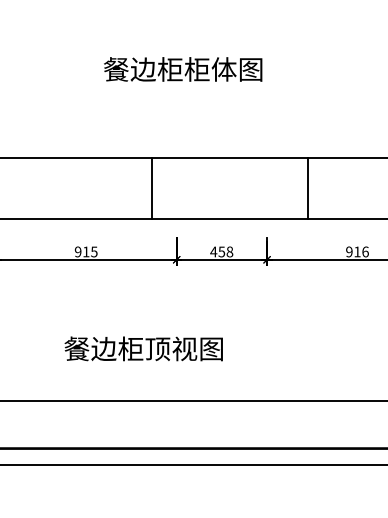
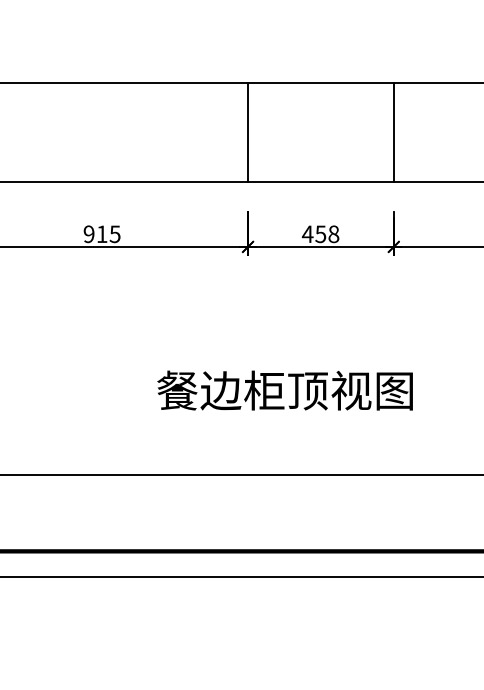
line: (151, 188) -> (247, 131), moved
line: (308, 188) -> (394, 131), moved
text: (143, 348) -> (284, 389), moved

